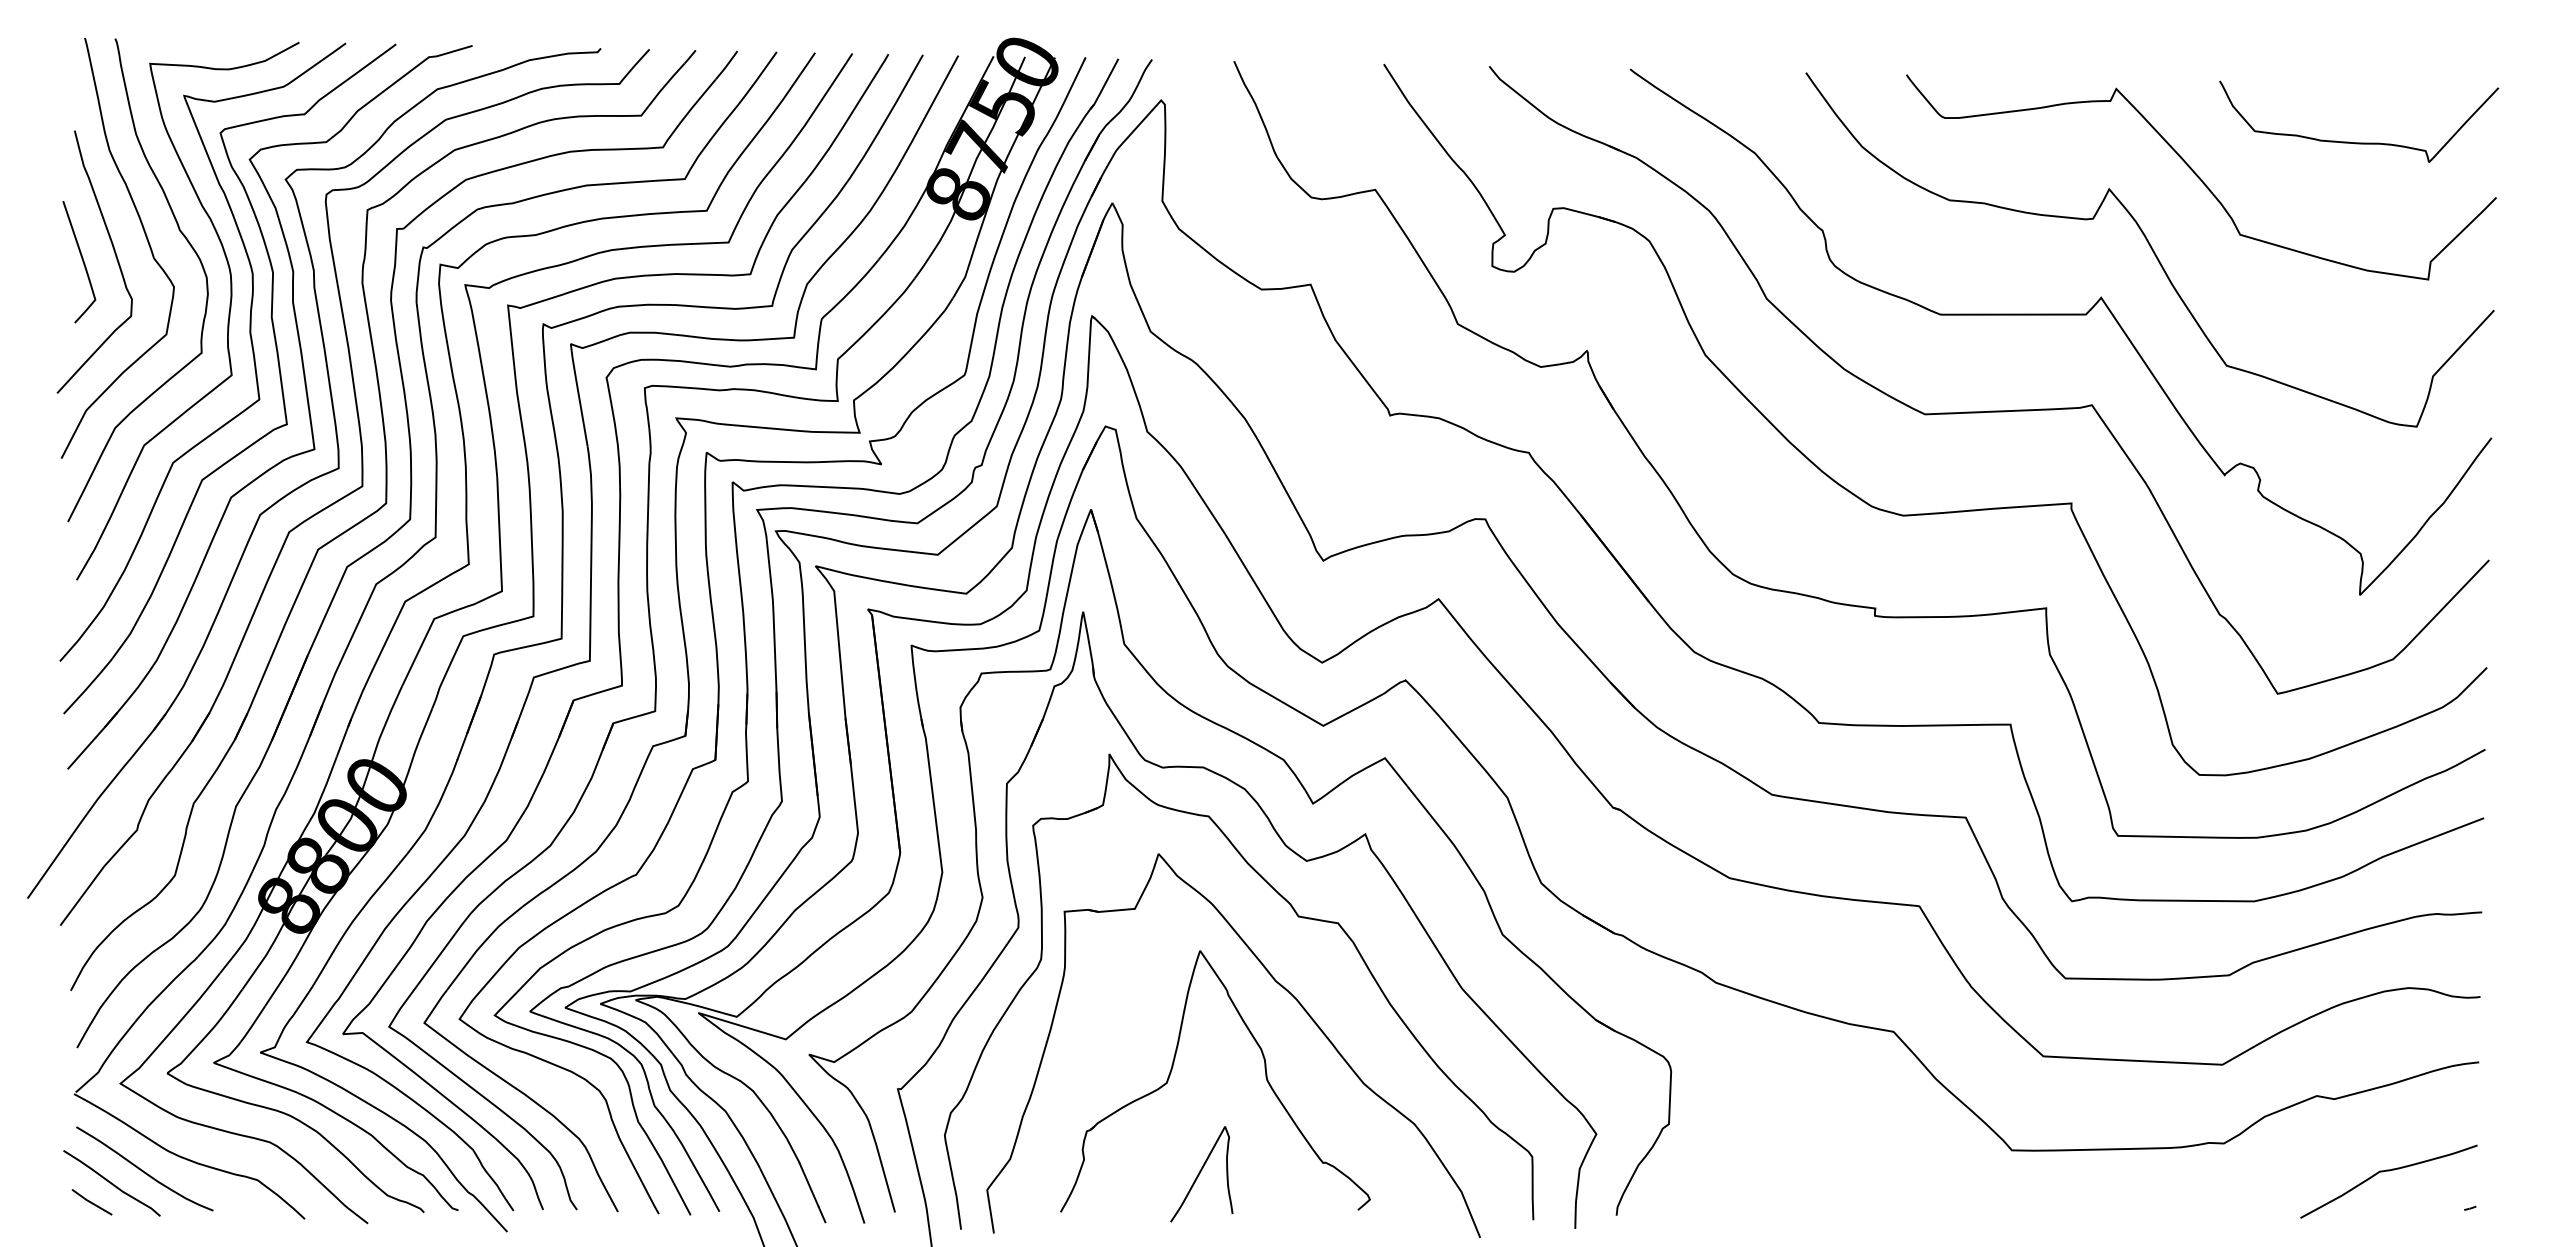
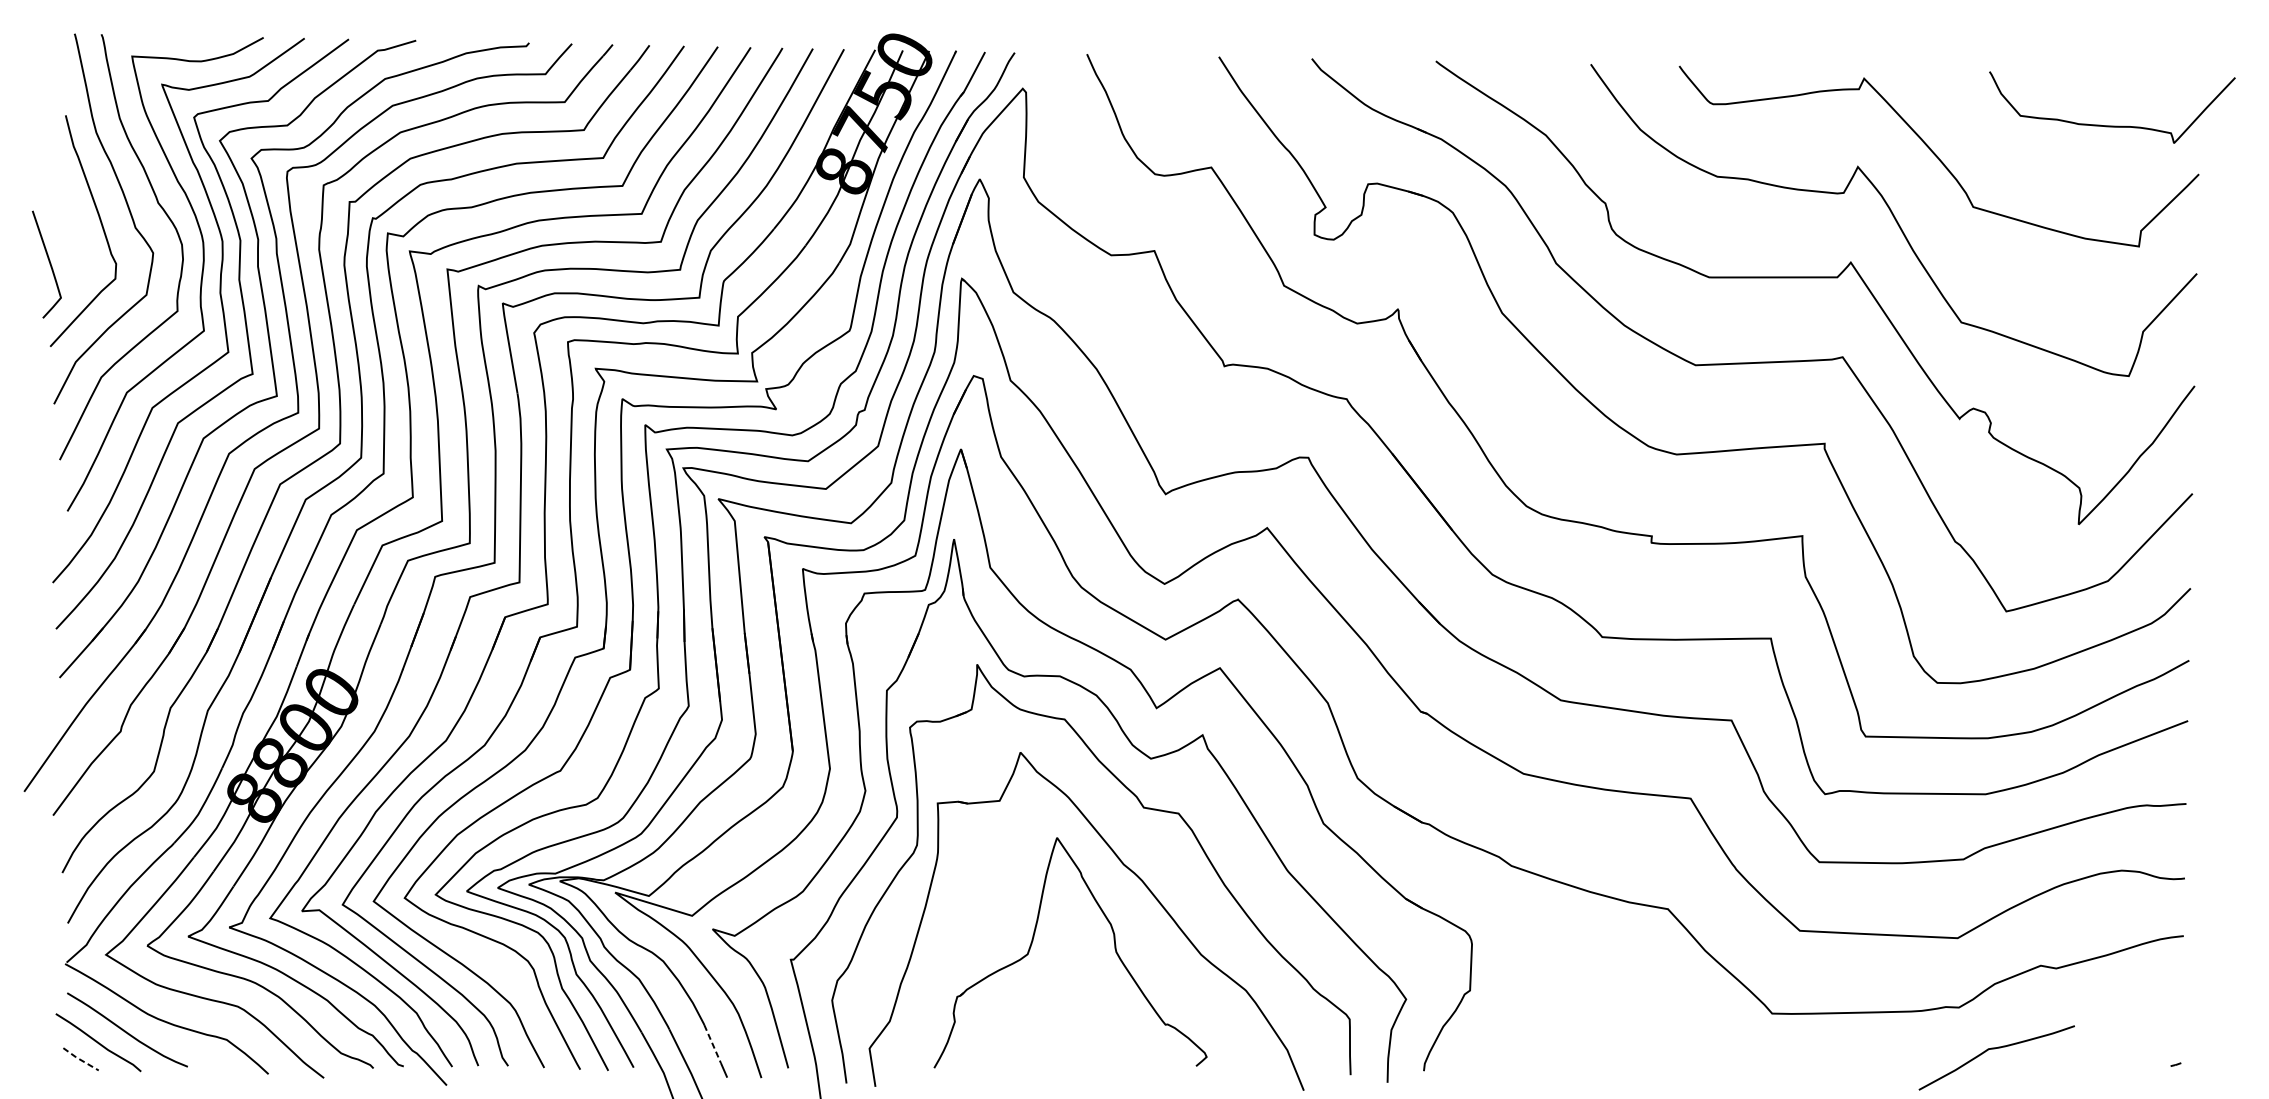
curve: (2359, 142) -> (2112, 125), moved
curve: (82, 262) -> (49, 264), moved
curve: (2388, 1171) -> (1996, 1048), moved
curve: (1200, 1173) -> (1057, 1033), removed
line: (809, 1184) -> (712, 1043), solid -> dashed
line: (91, 1202) -> (80, 1059), solid -> dashed

